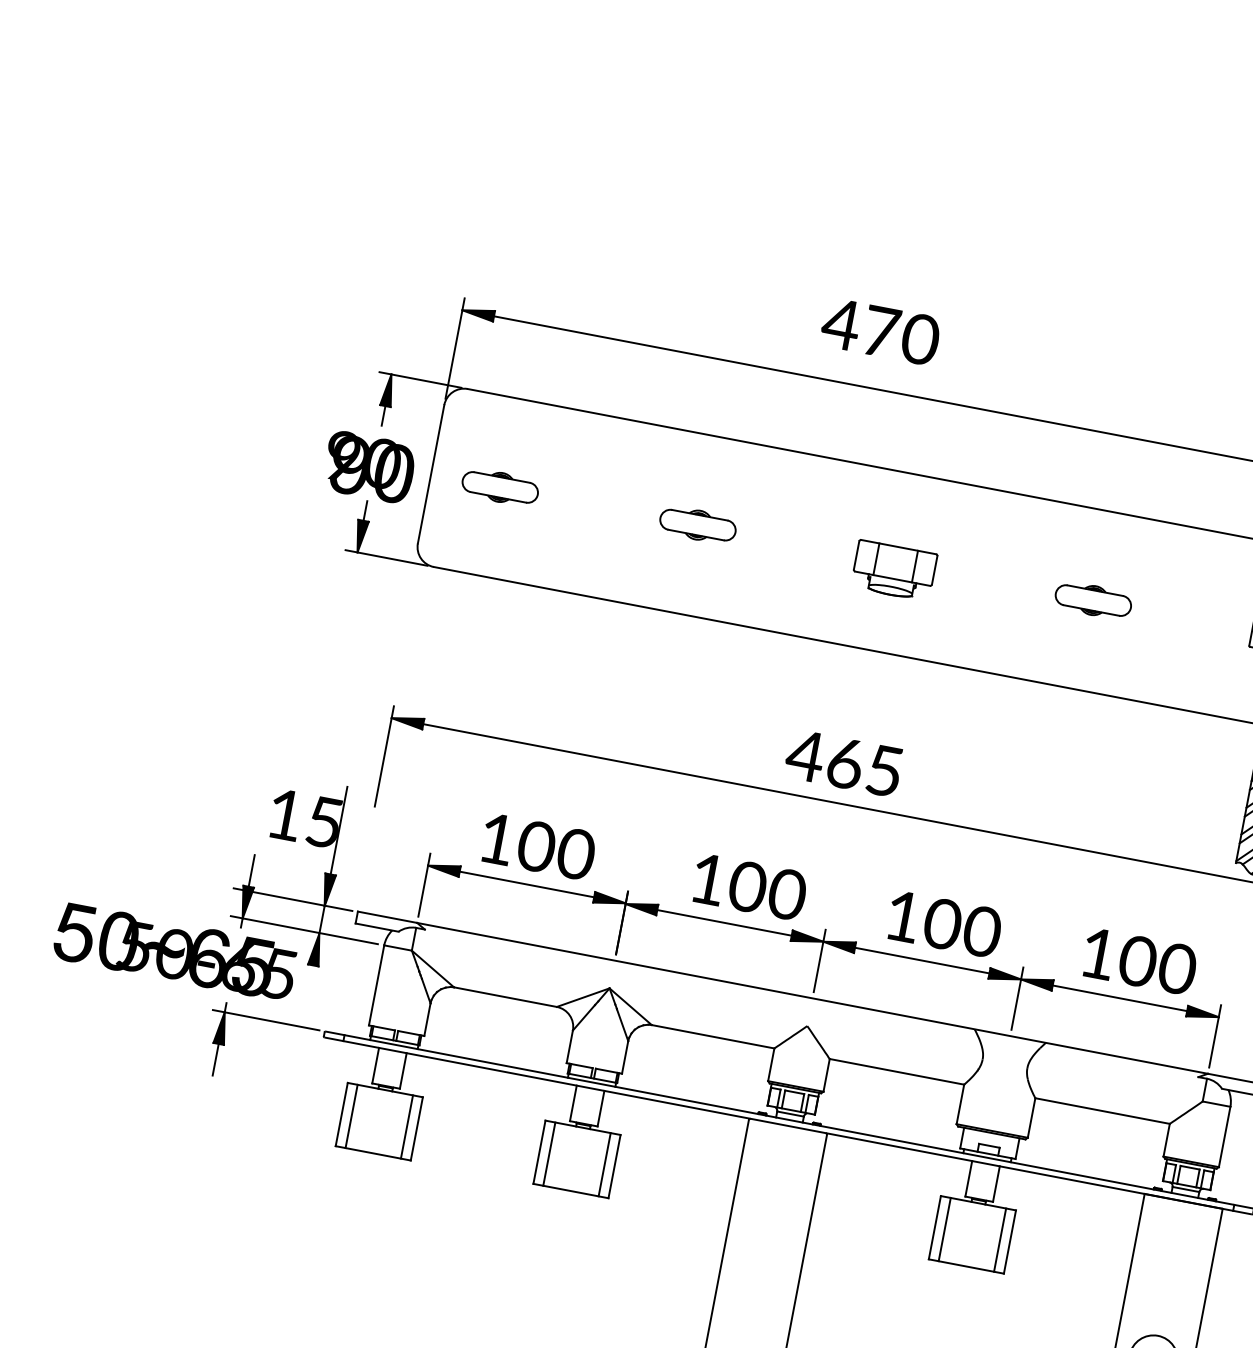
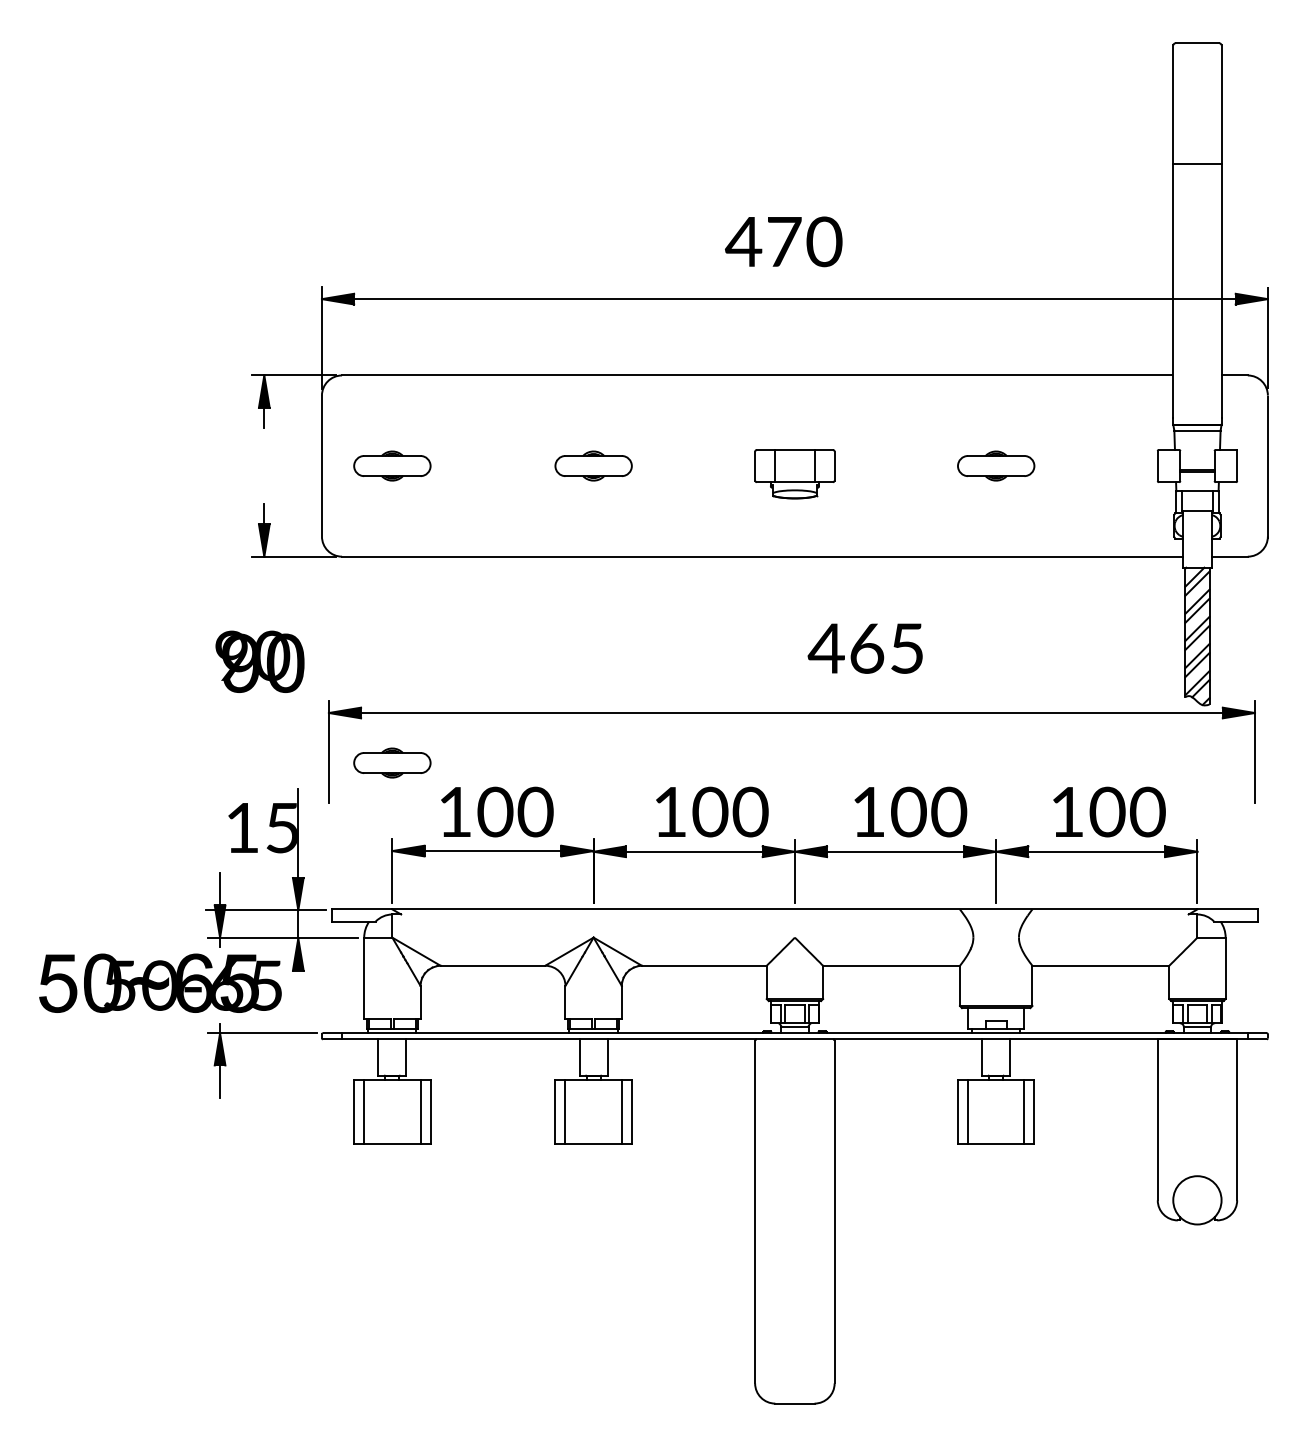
text: (880, 331) -> (783, 241), moved
text: (368, 466) -> (259, 661), moved
text: (842, 762) -> (864, 648), moved
part: (444, 778) -> (392, 762), added

